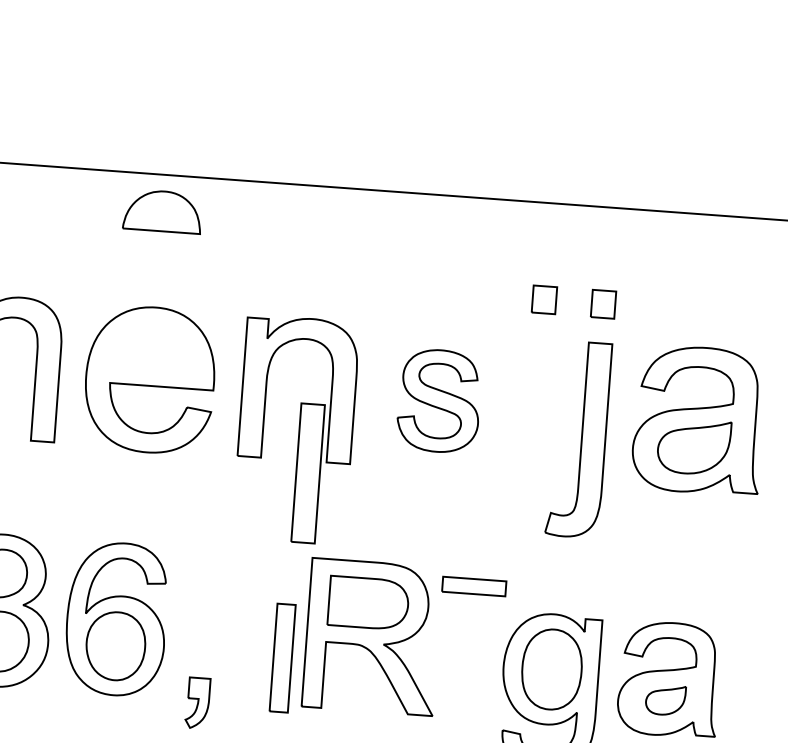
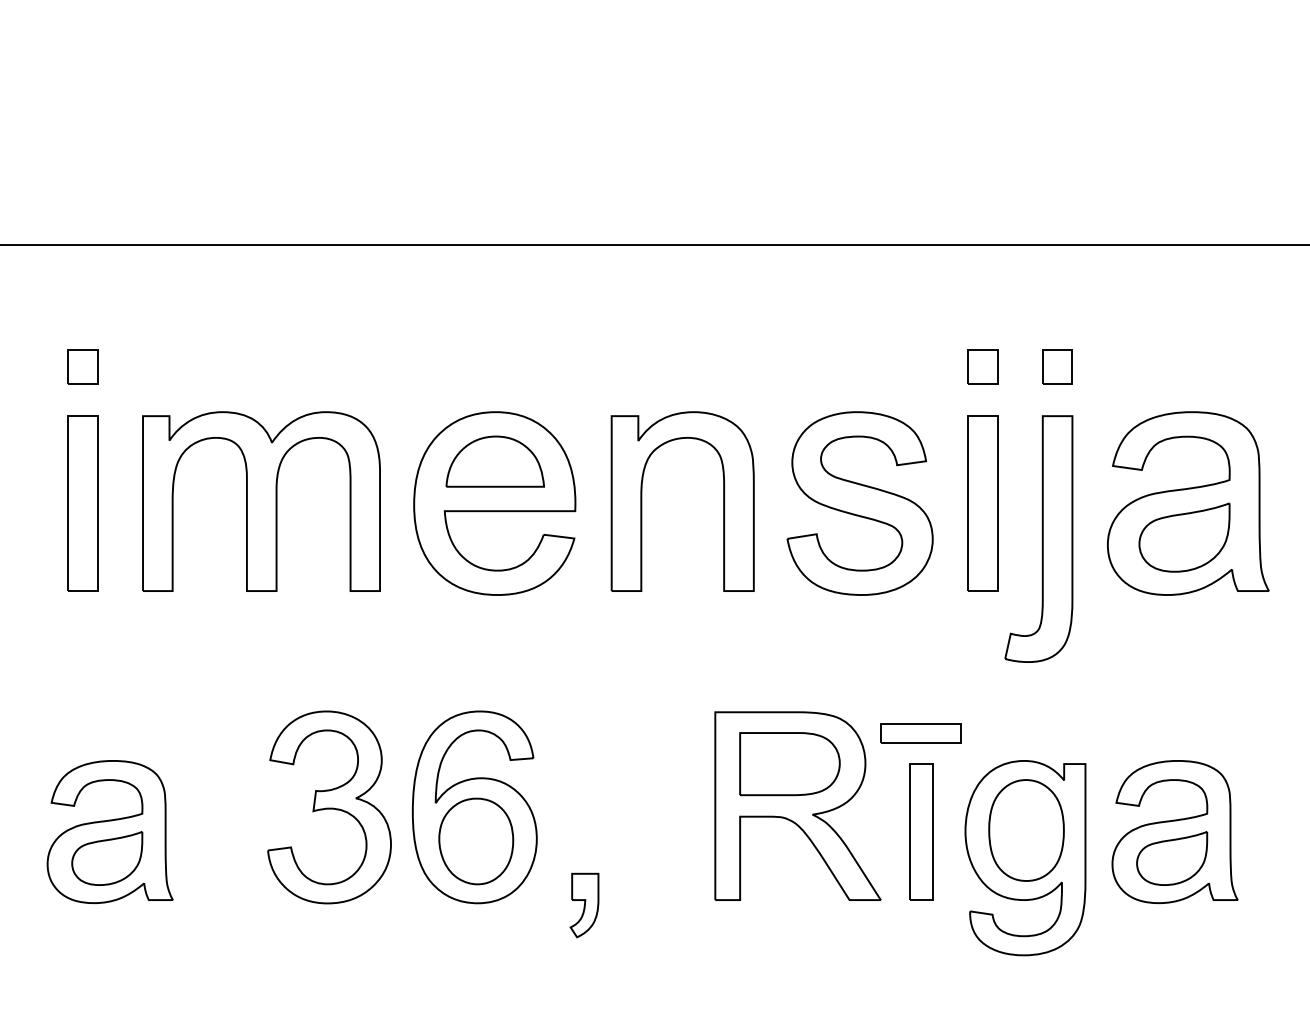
part: (162, 211) -> (494, 461), moved
part: (438, 401) -> (859, 503), size x1.43
part: (307, 473) -> (982, 503), moved
part: (283, 657) -> (921, 831), moved
part: (665, 700) -> (1172, 858), size x1.43

